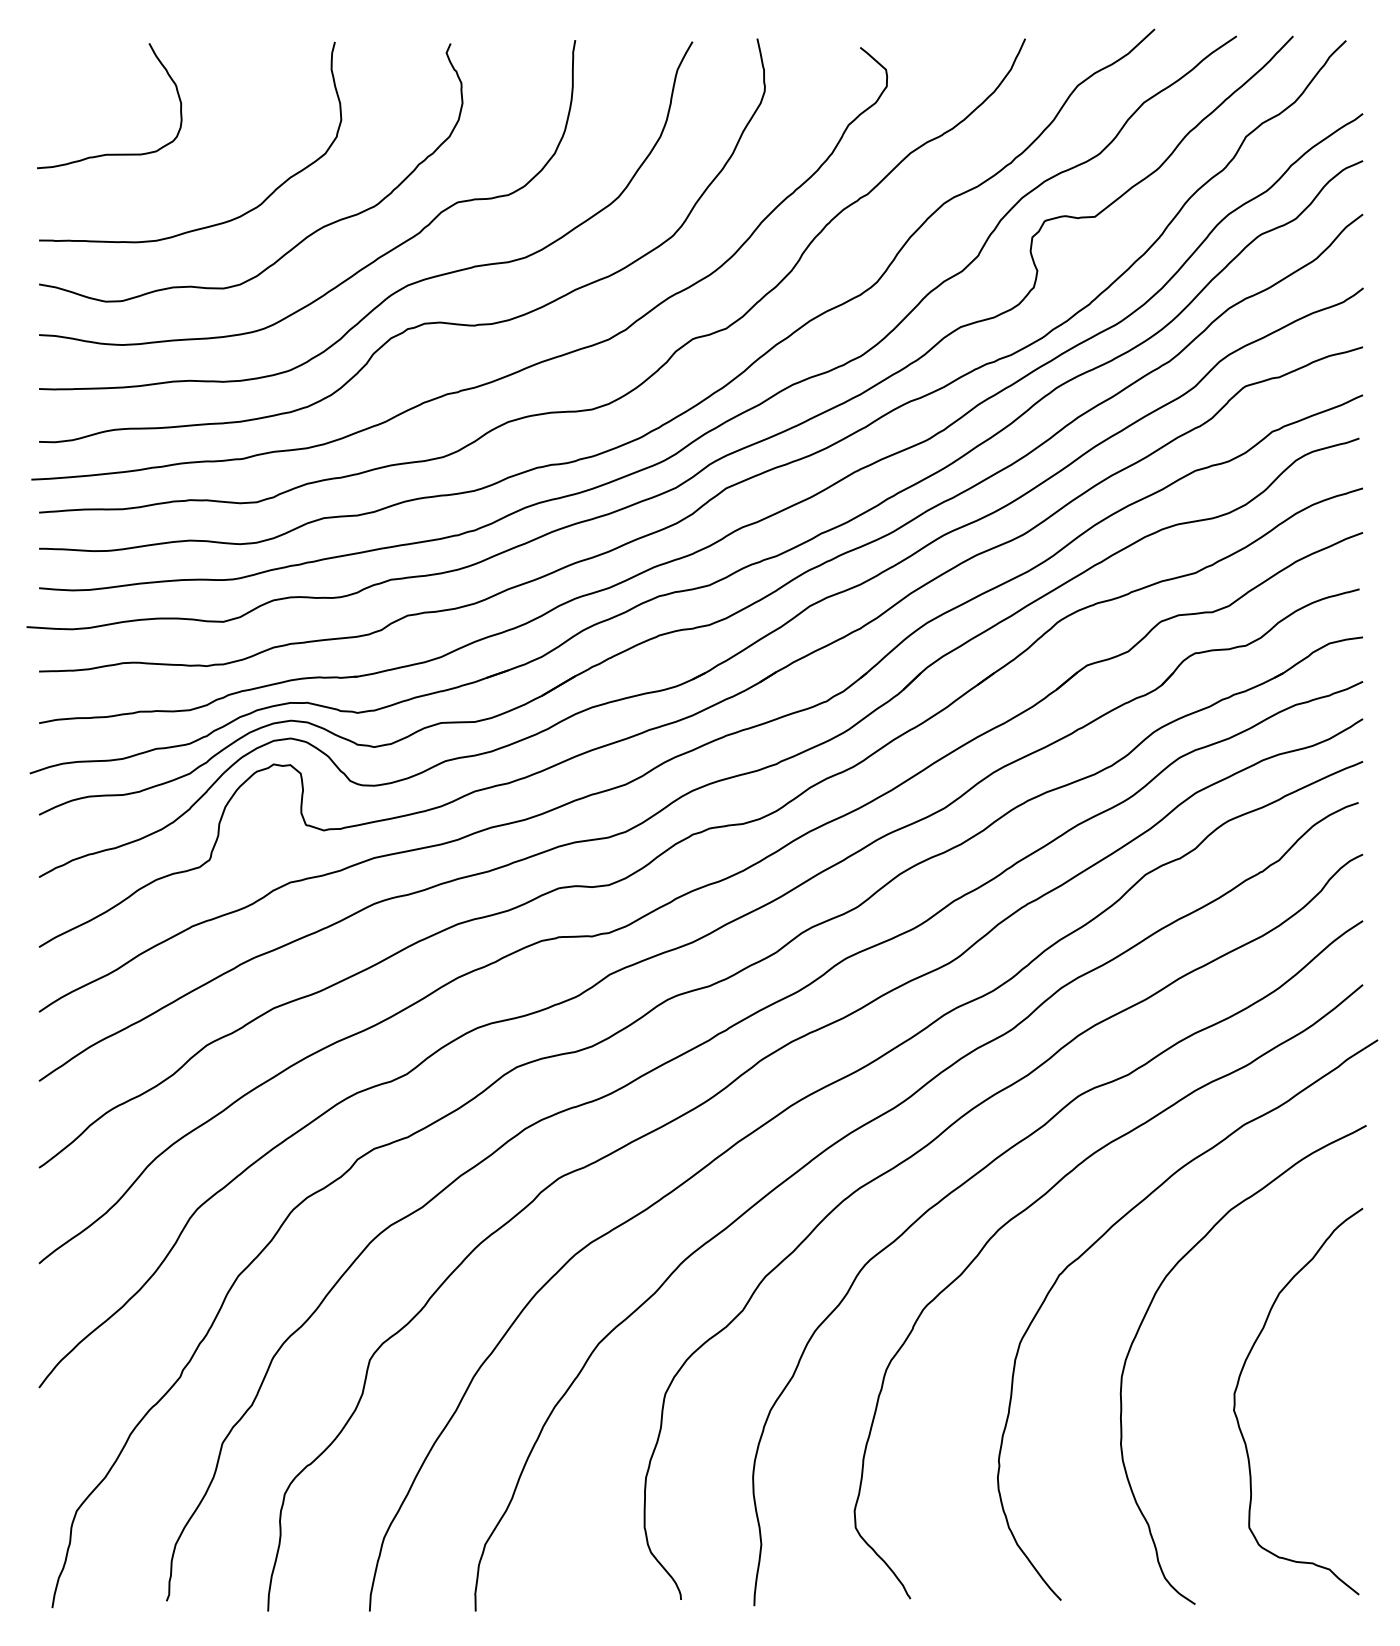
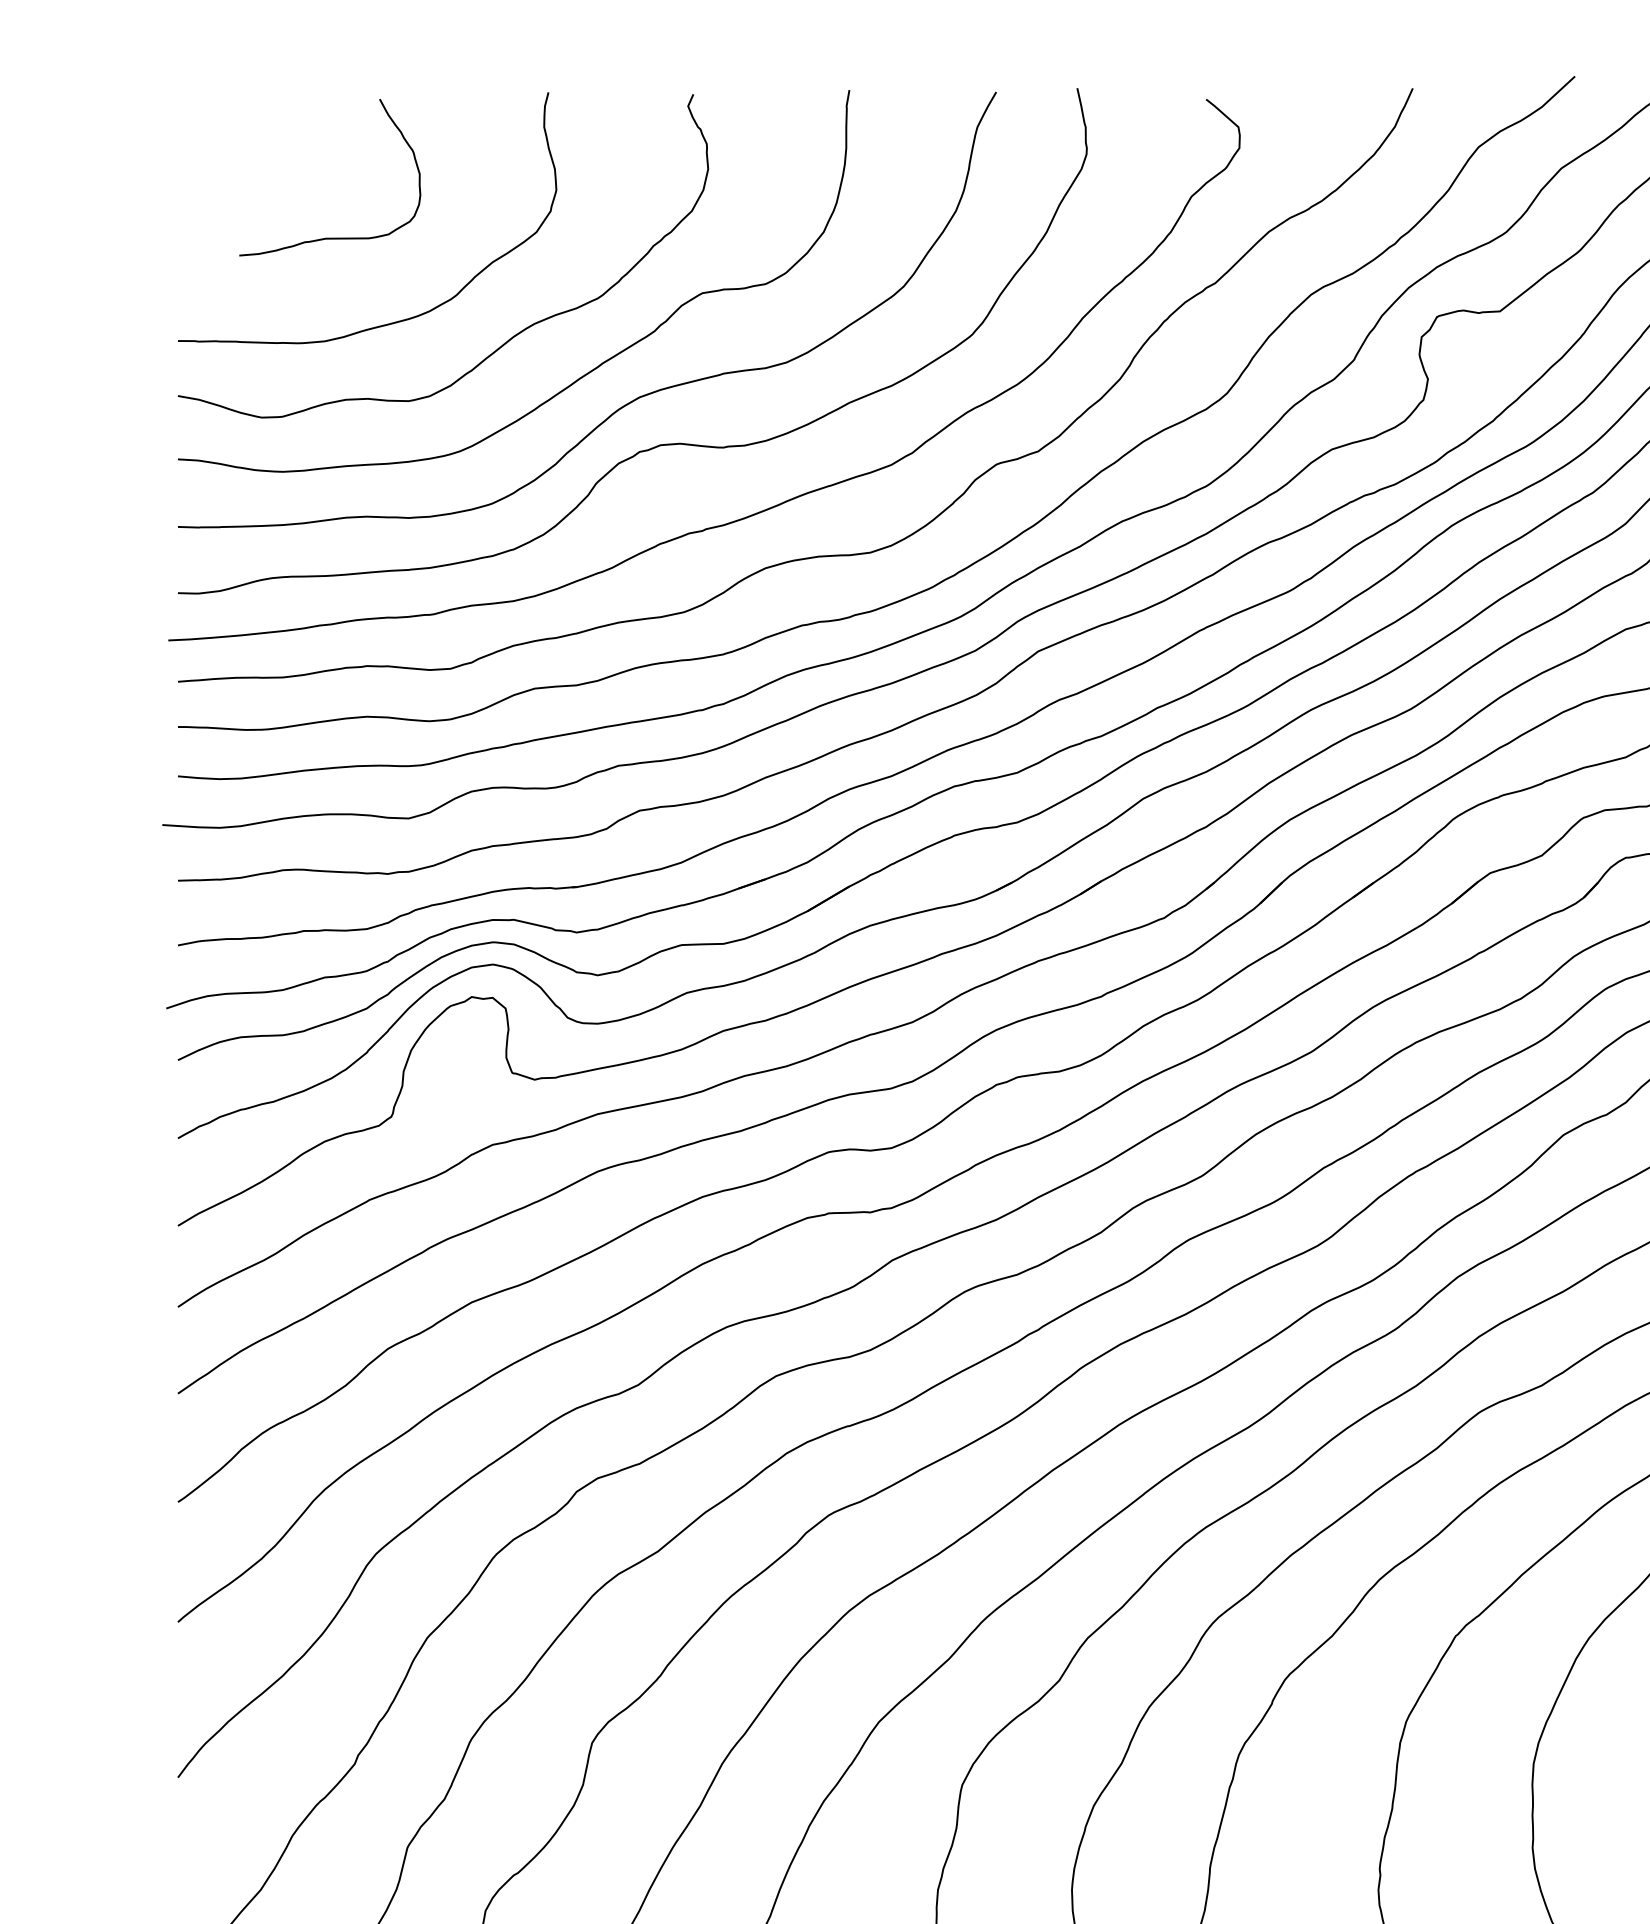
curve: (109, 153) -> (330, 237), moved

